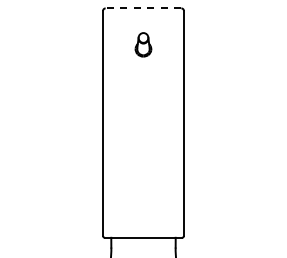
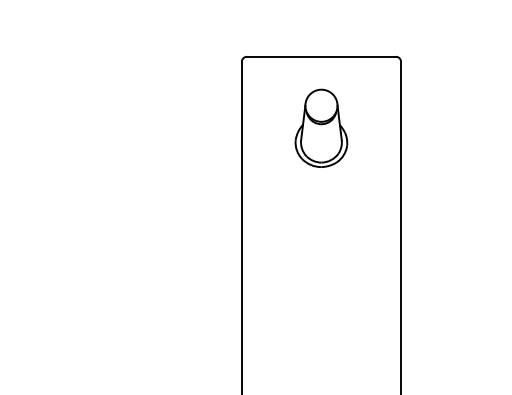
line: (143, 8) -> (321, 57), dashed -> solid
part: (143, 44) -> (321, 127), size x1.67

